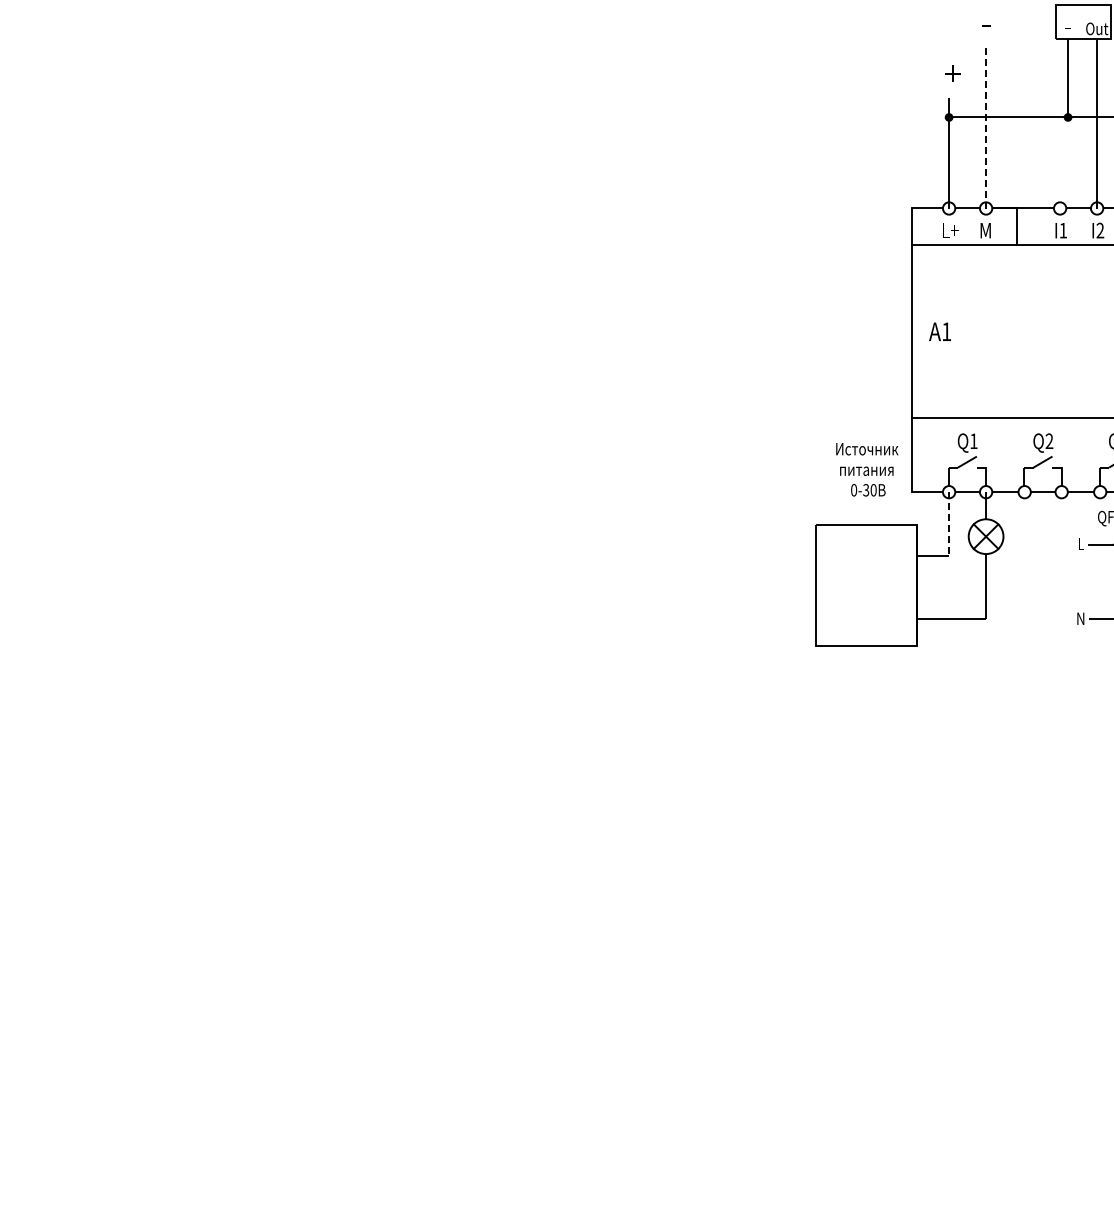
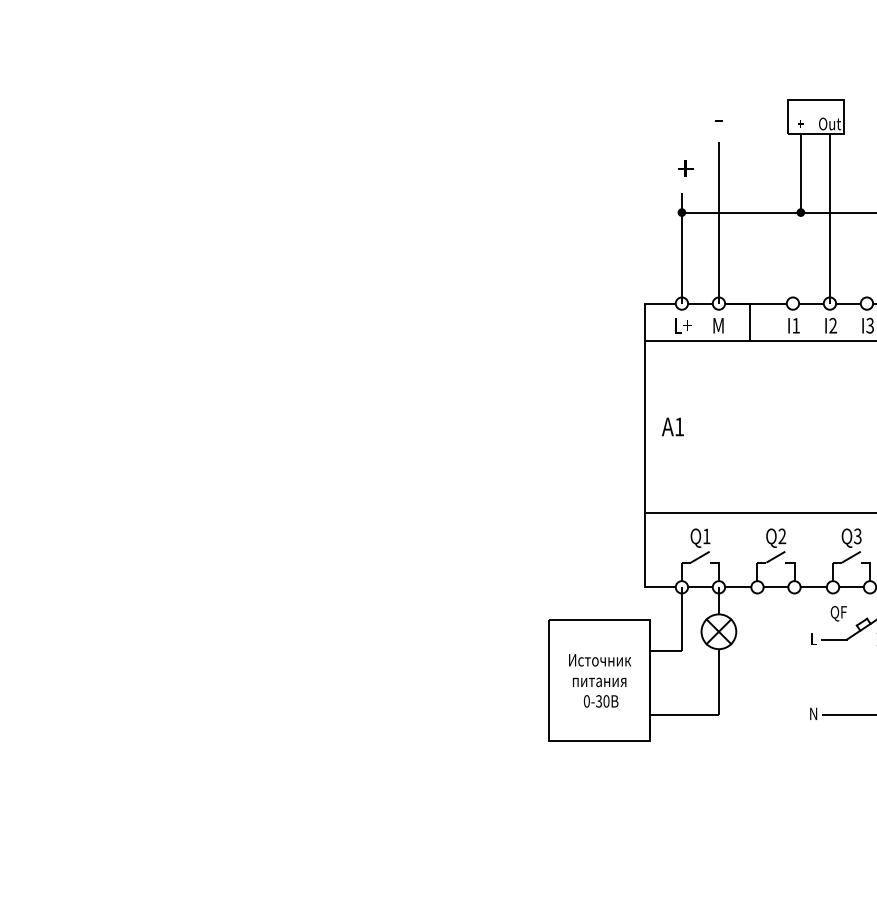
line: (986, 127) -> (719, 222), dashed -> solid
text: (867, 469) -> (600, 680), moved
line: (949, 523) -> (682, 618), dashed -> solid

